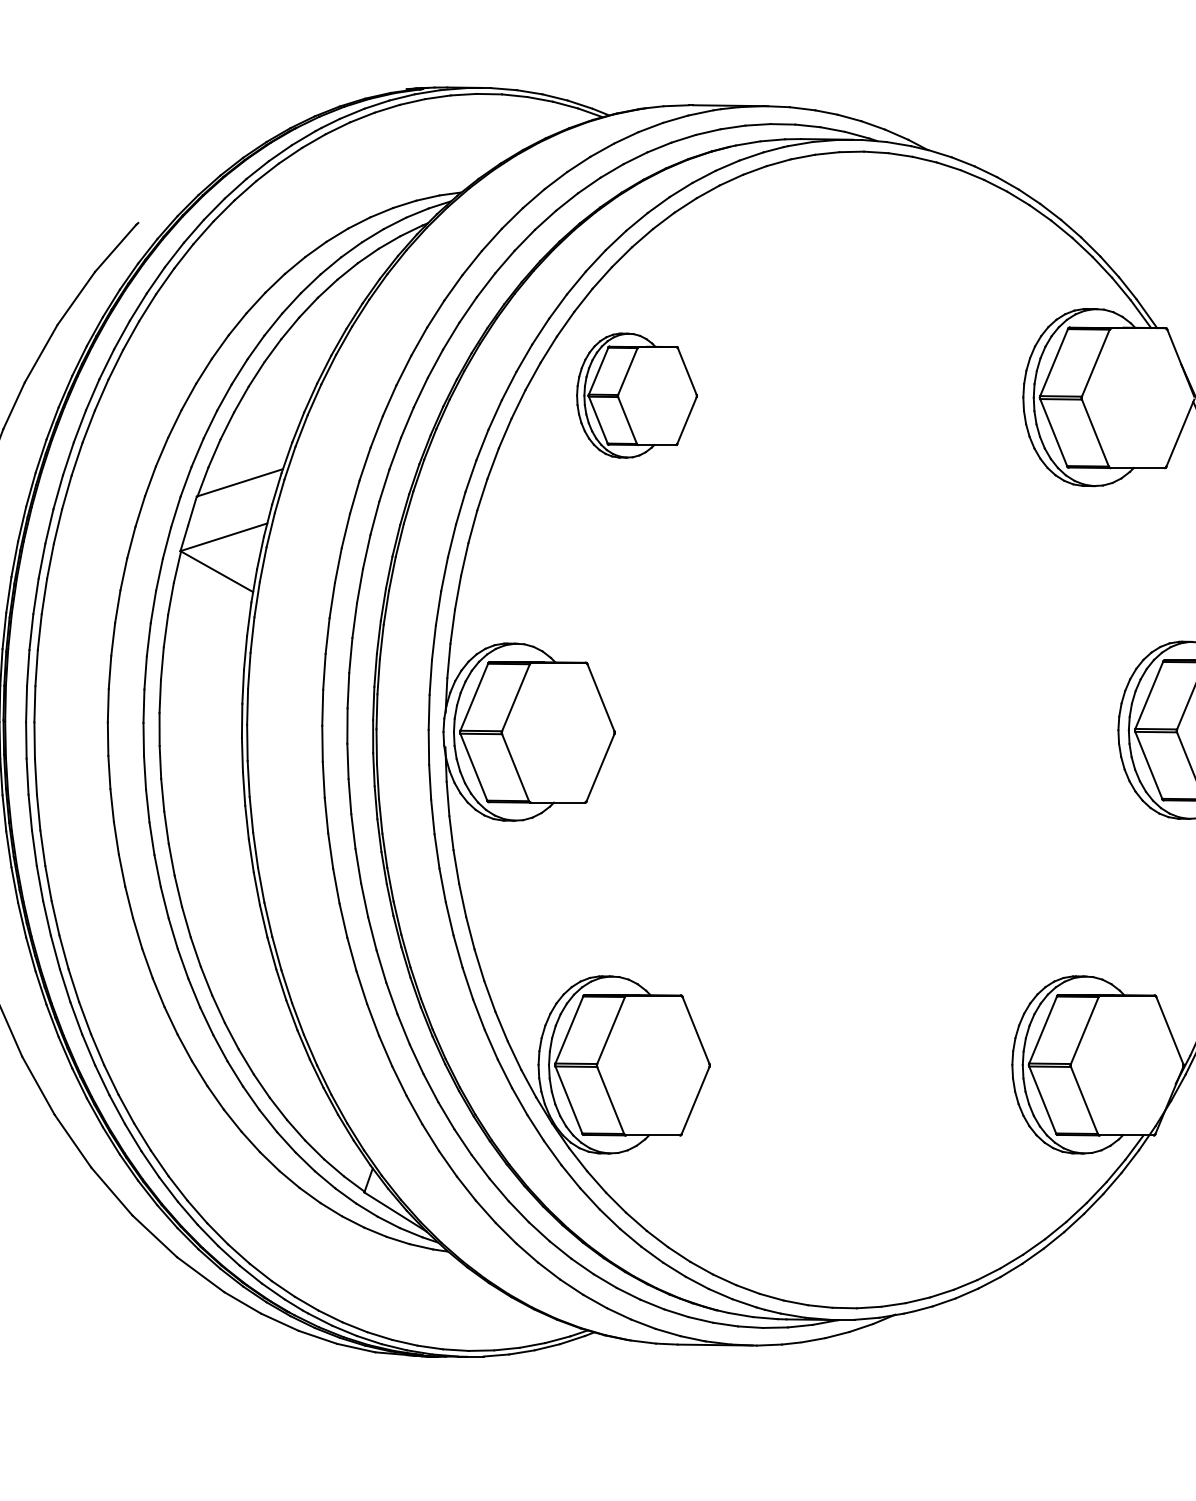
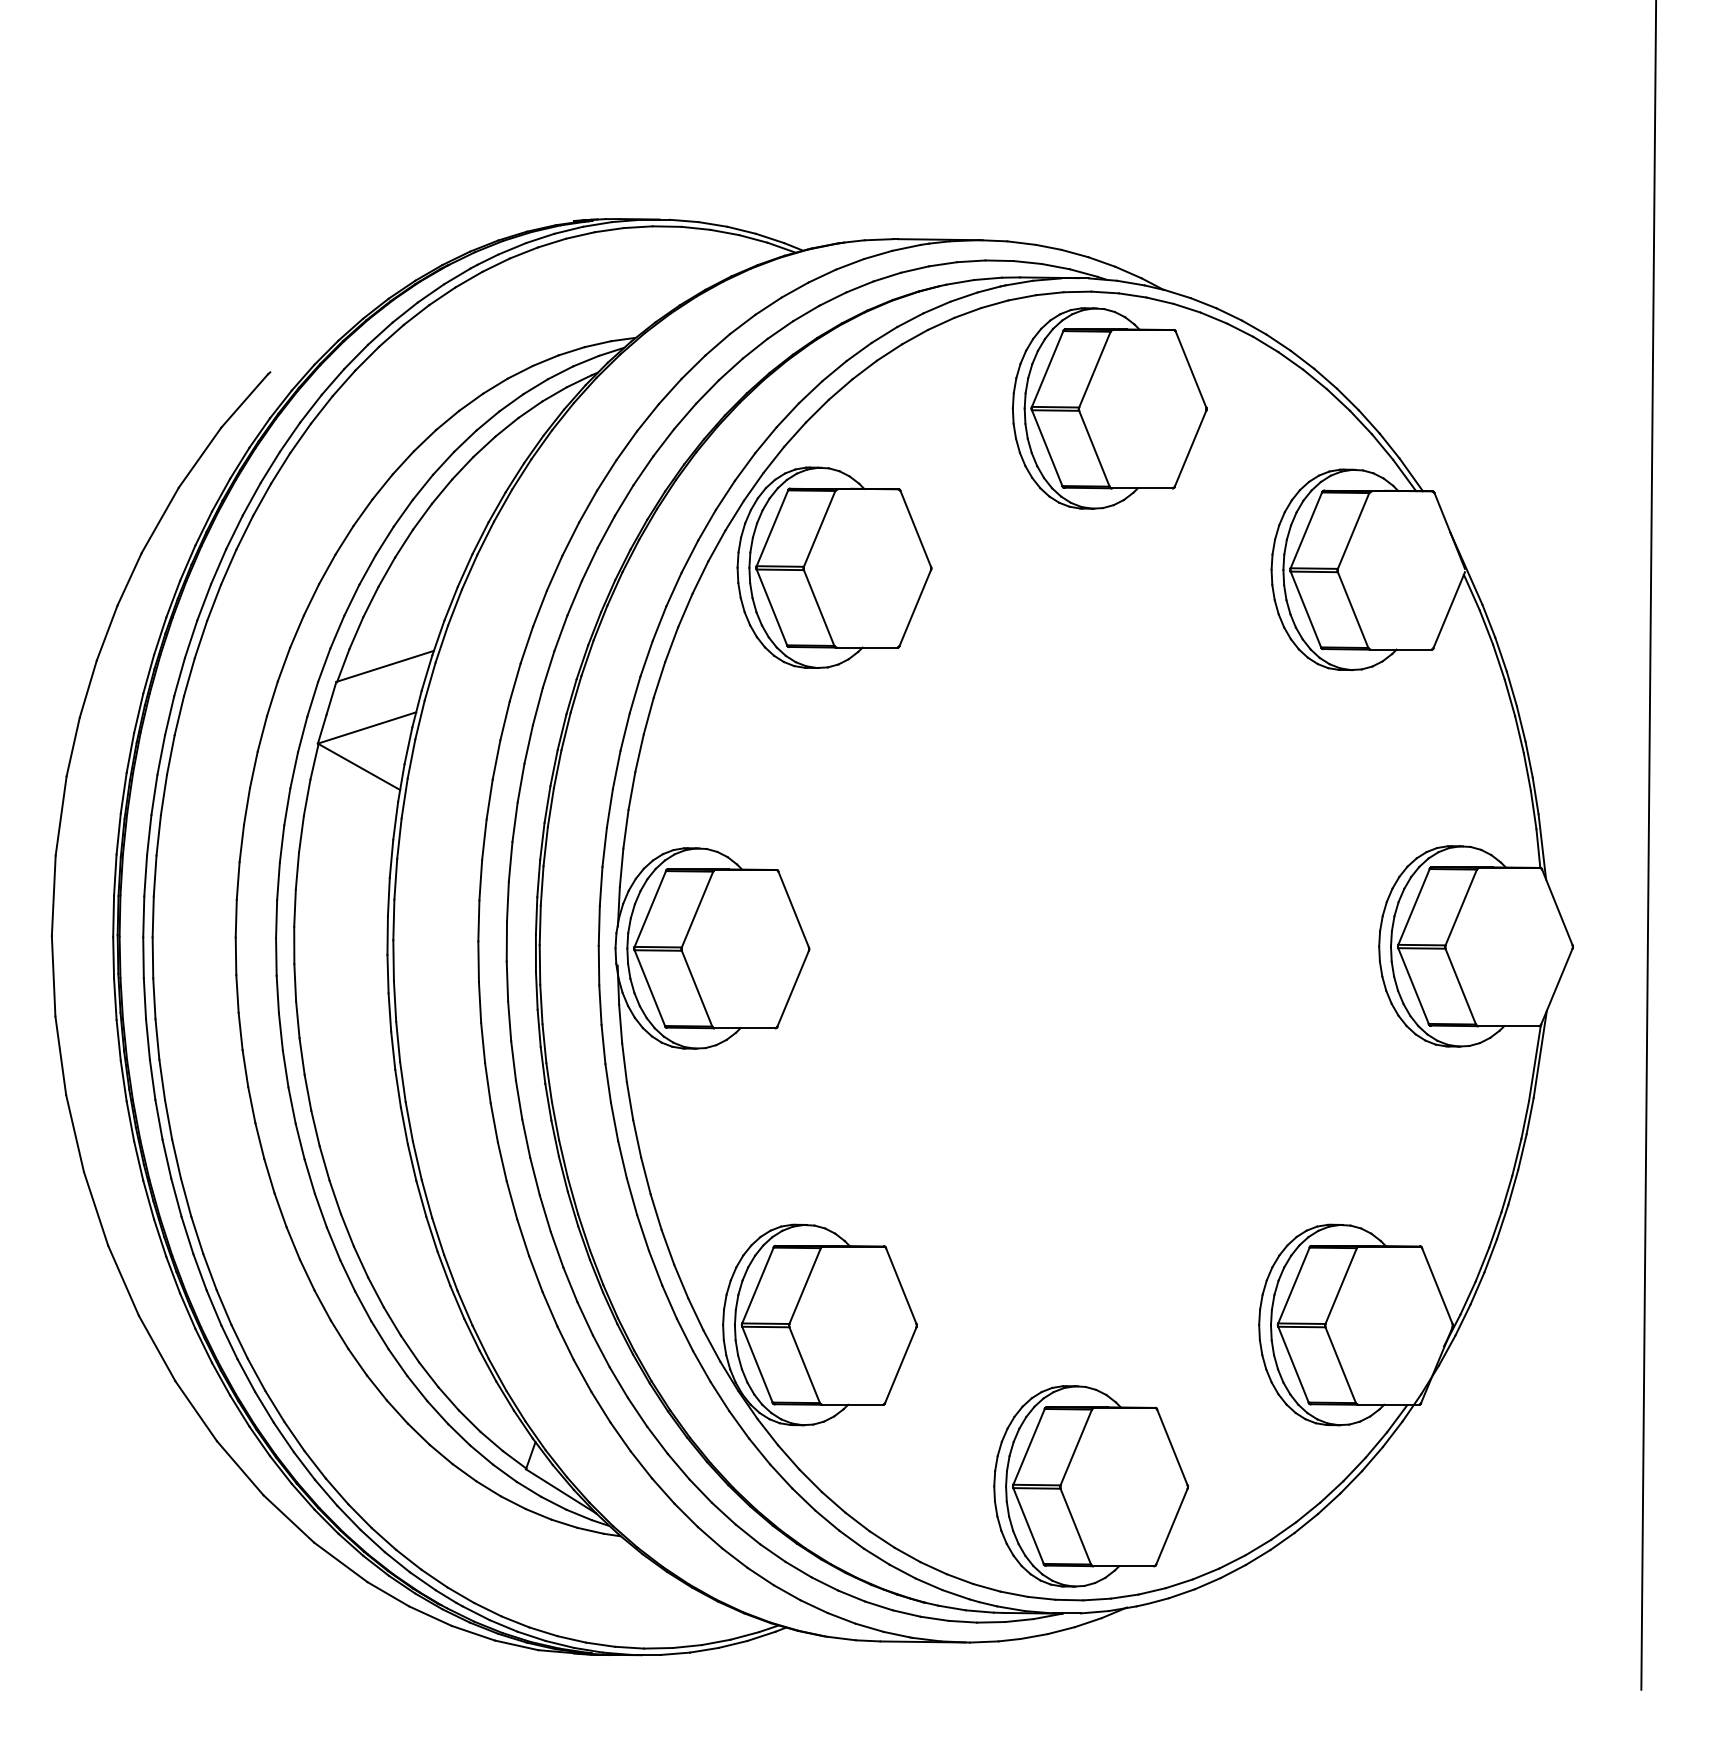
part: (880, 254) -> (1109, 408), added
part: (637, 395) -> (834, 567), size x1.43
part: (863, 1207) -> (1090, 1486), added

